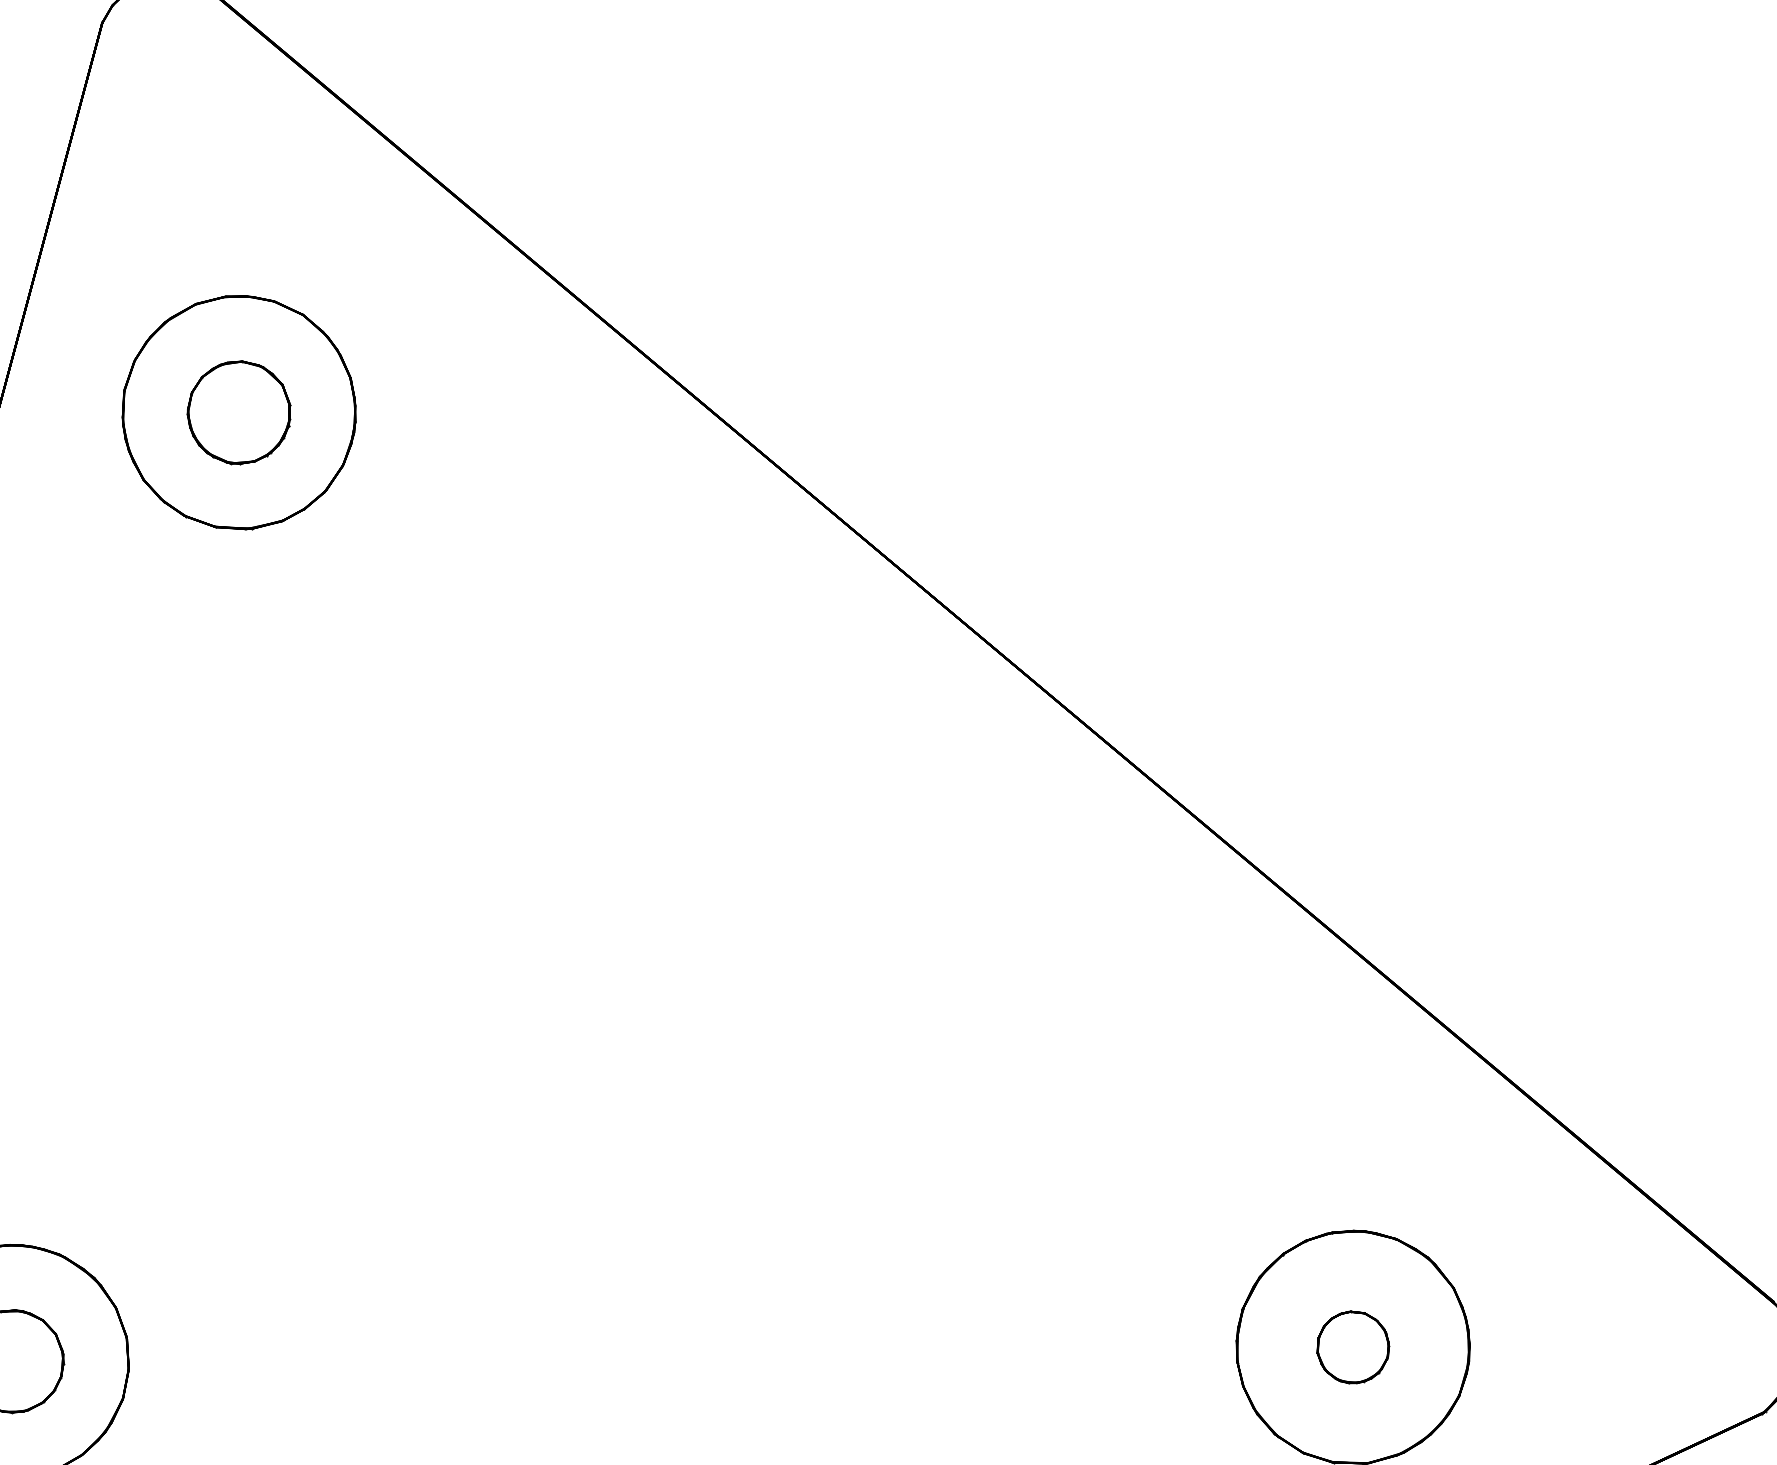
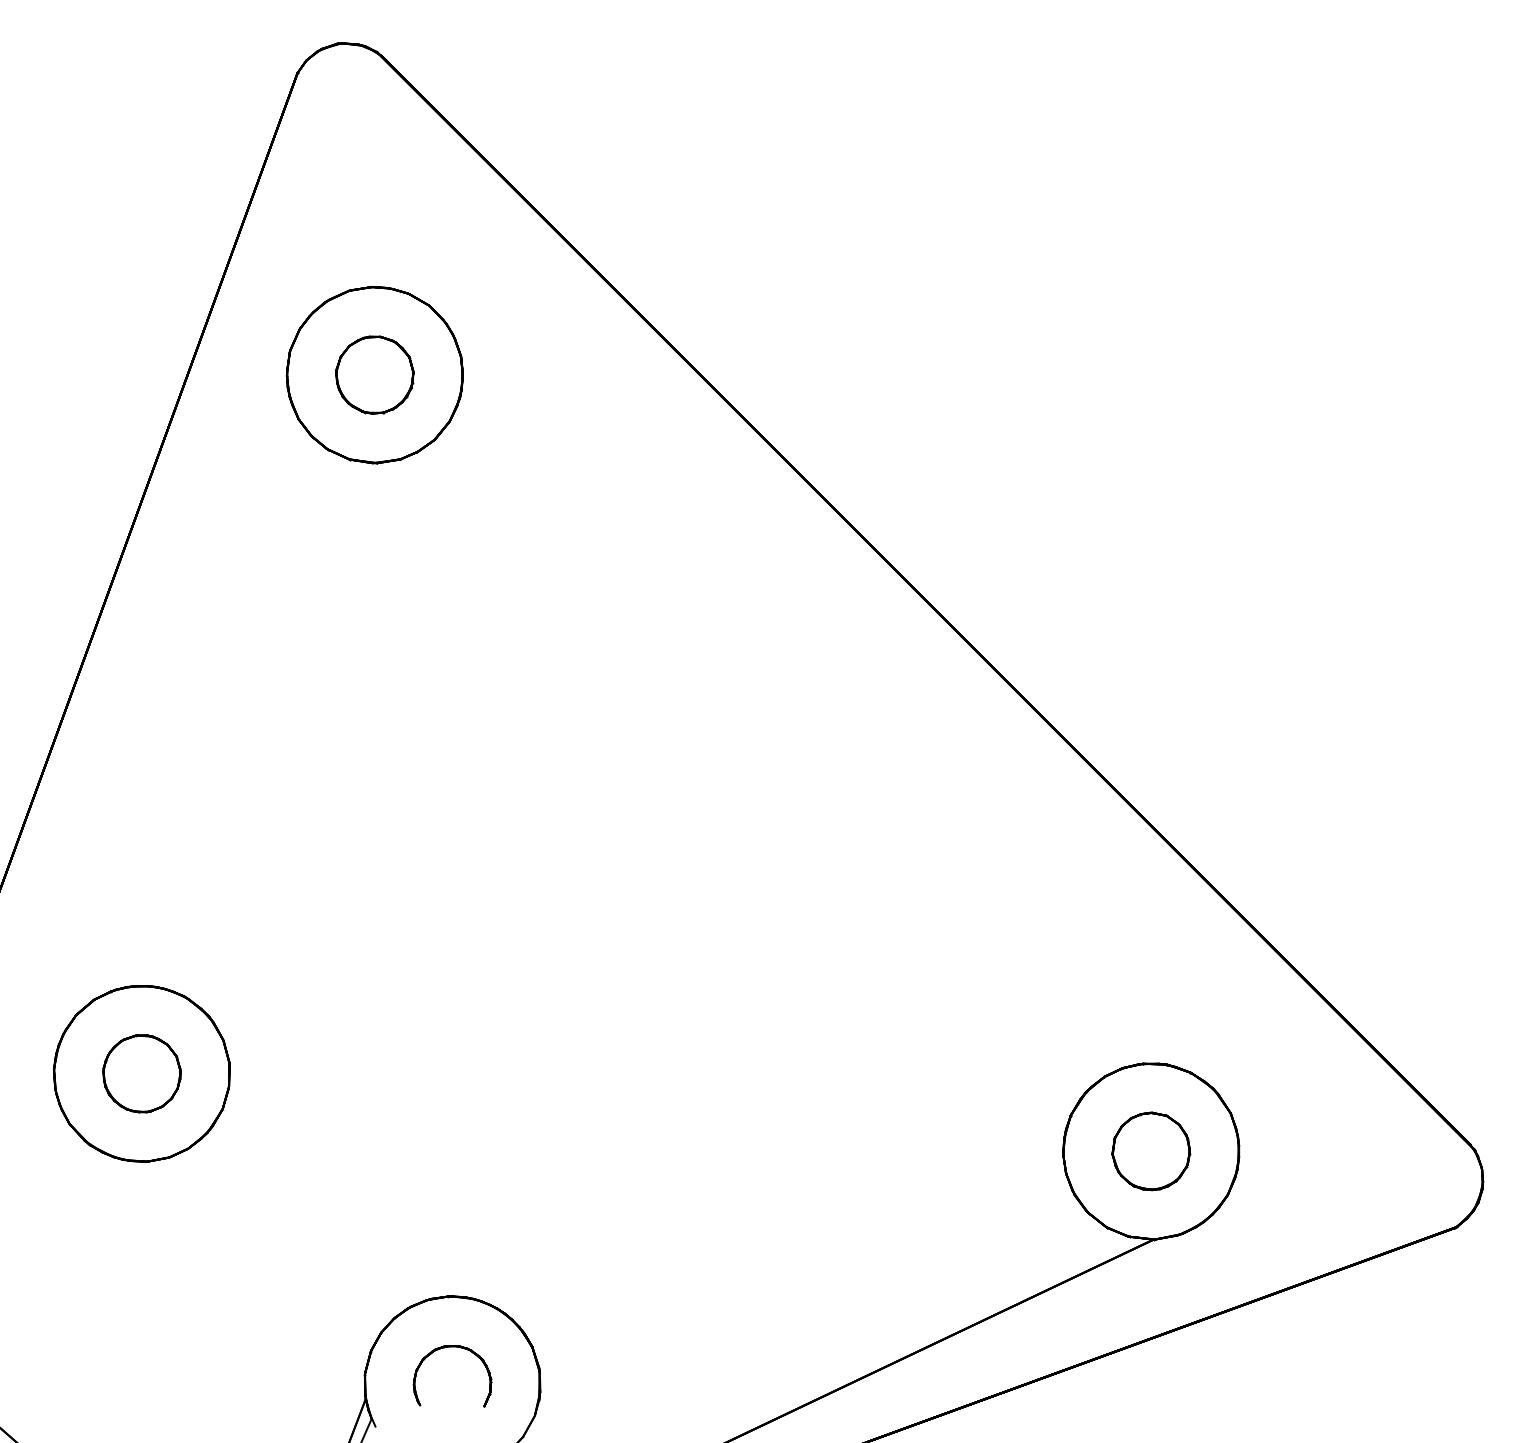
part: (1353, 1347) -> (1151, 1151), size x1.43

